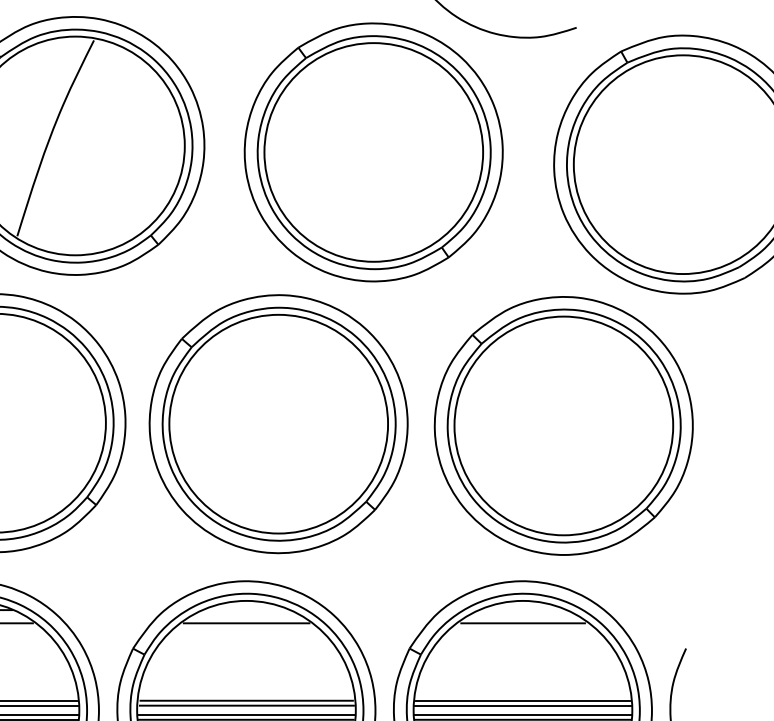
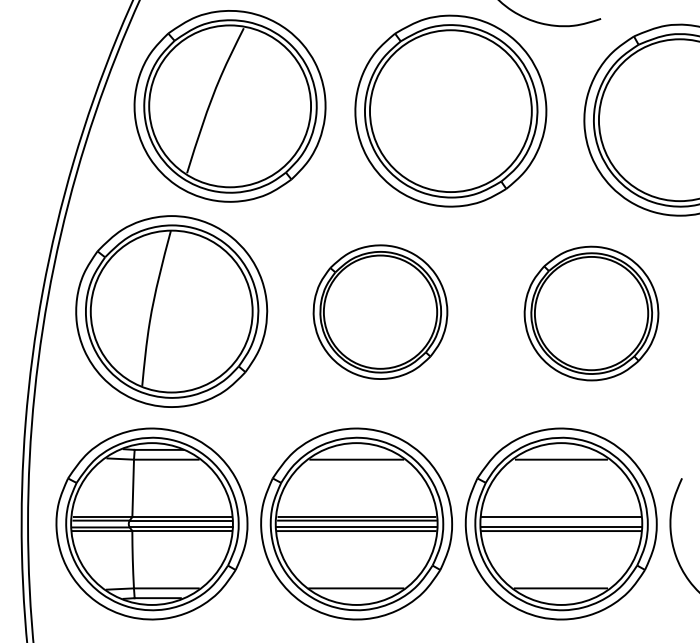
part: (278, 423) -> (380, 311), size x0.7
part: (563, 425) -> (591, 313), size x0.7
line: (523, 705) -> (561, 520), removed

